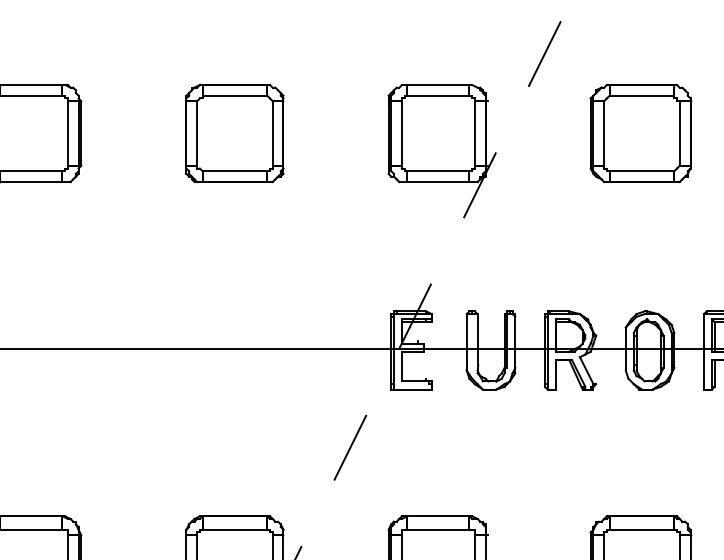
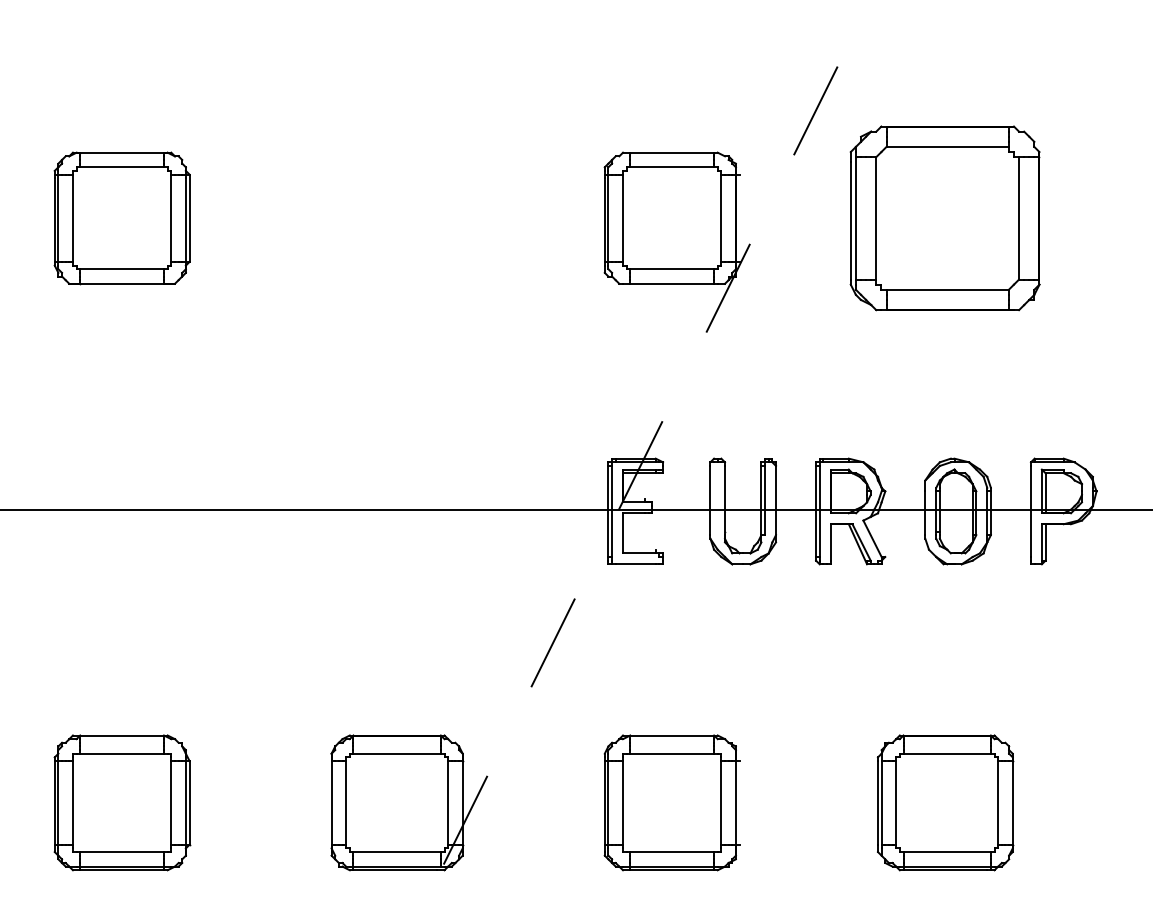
part: (235, 132) -> (397, 217), removed
part: (640, 132) -> (945, 217), size x1.4

